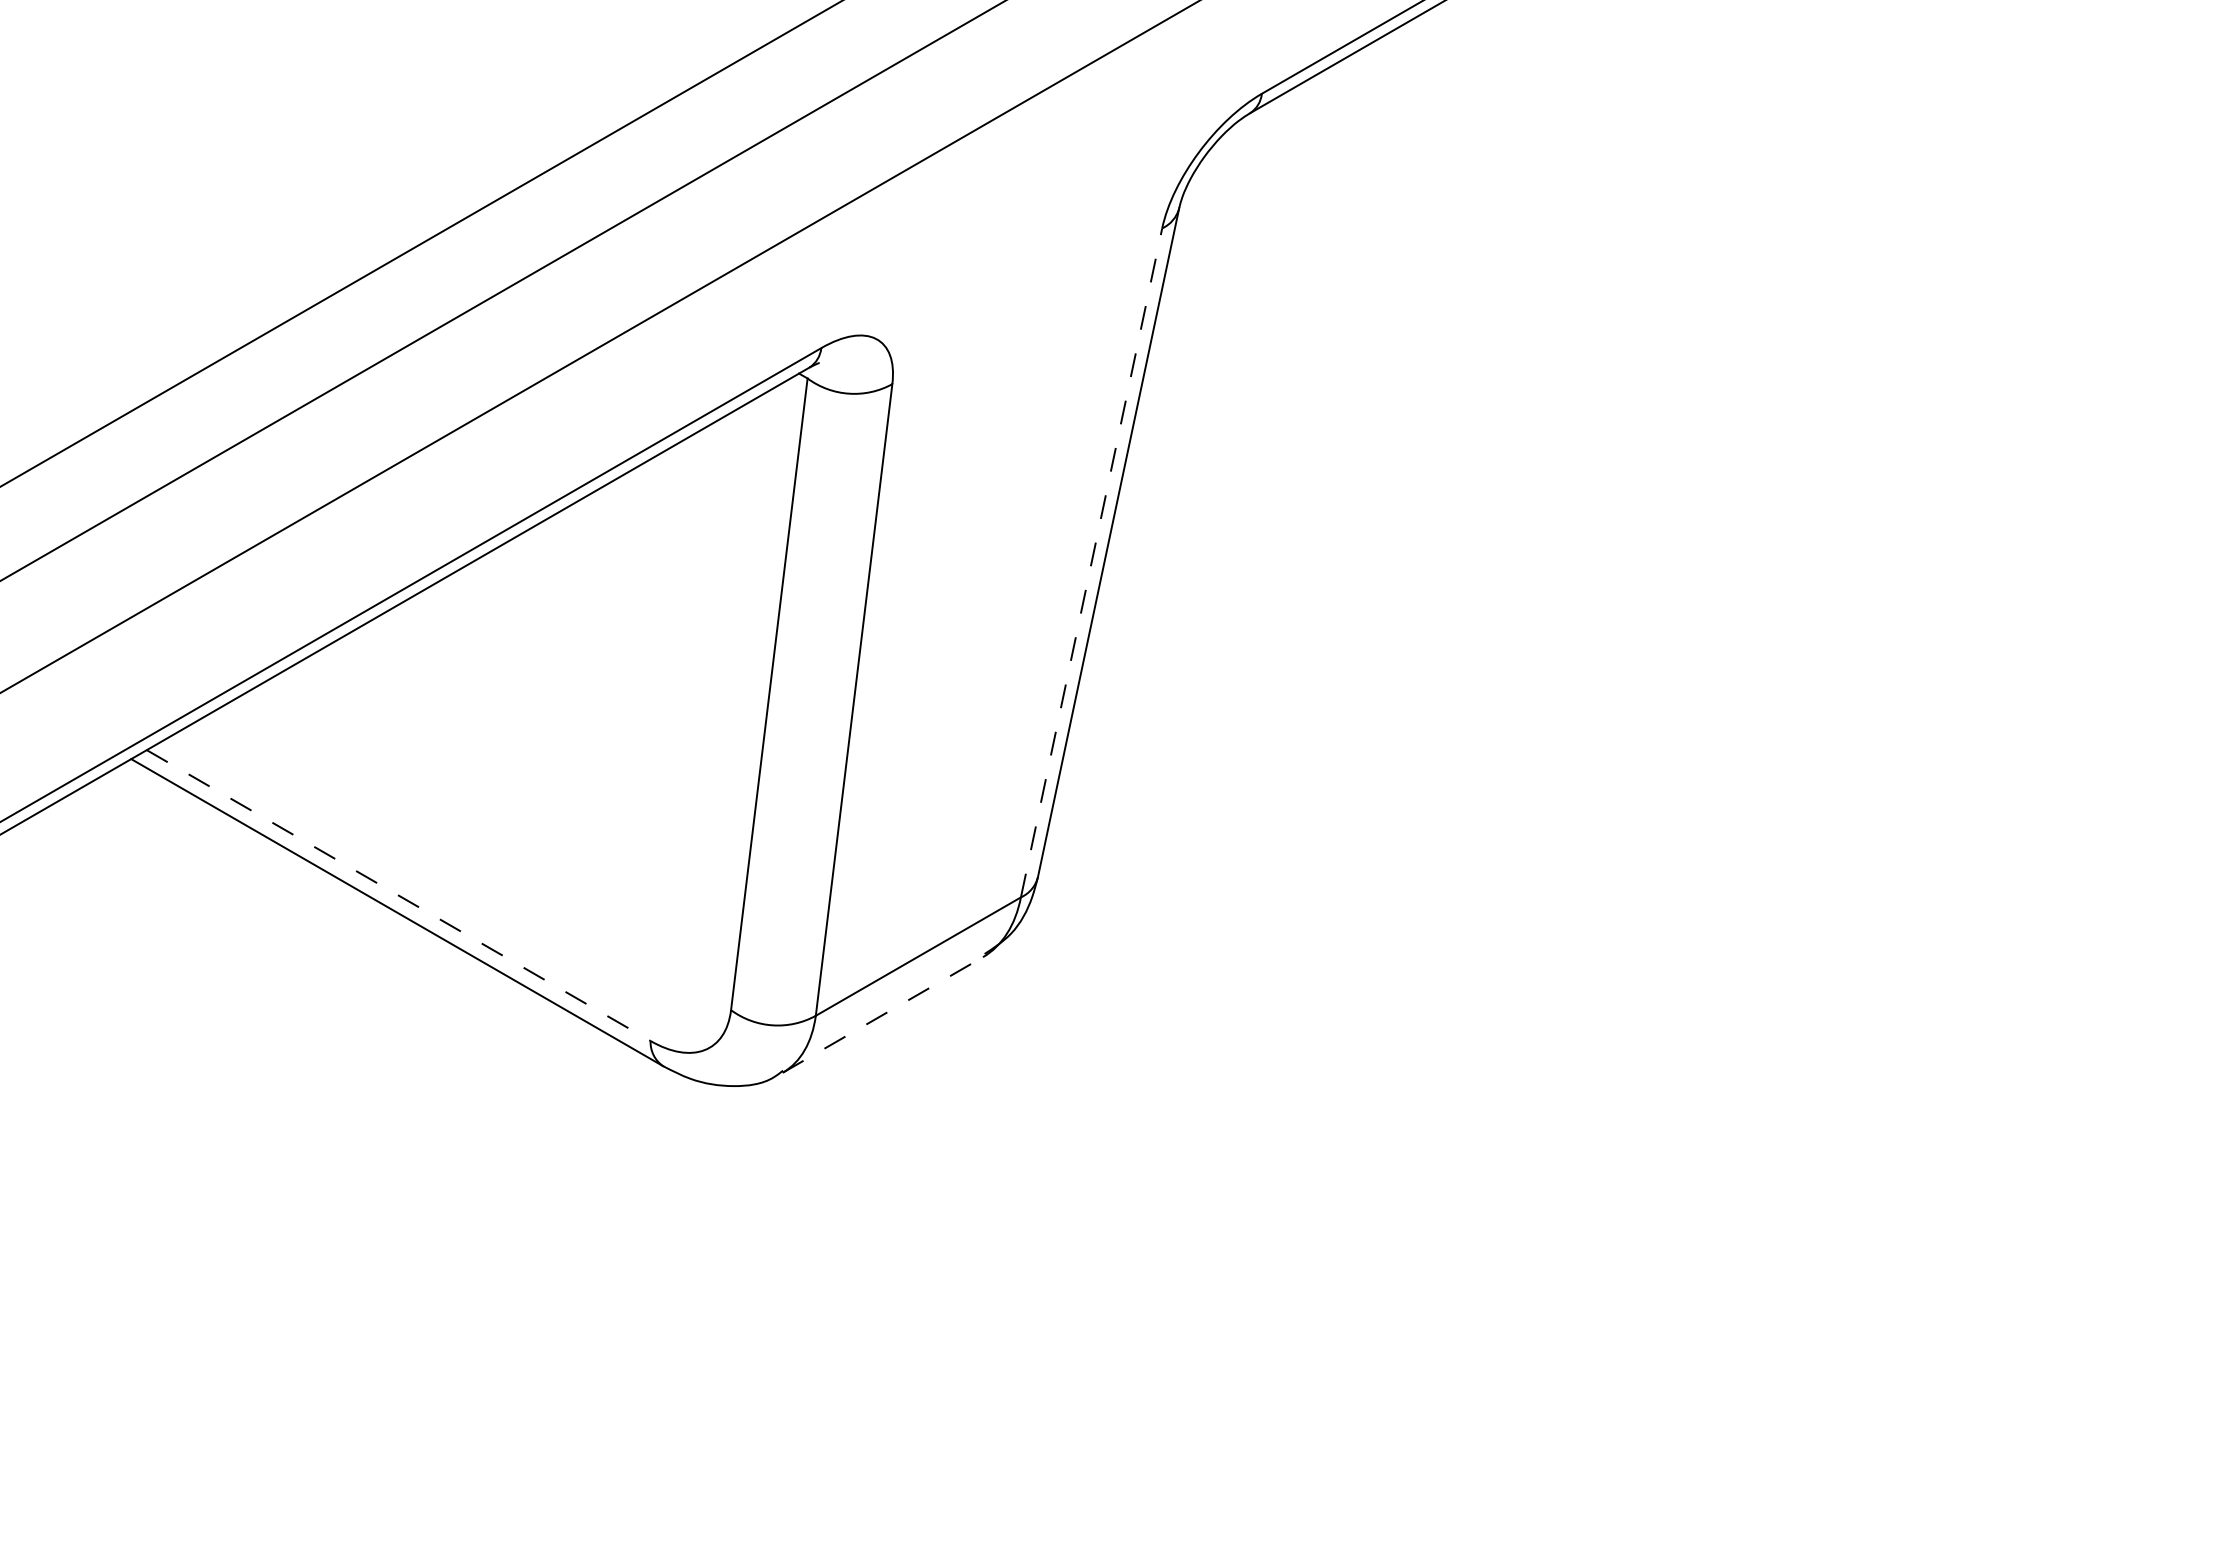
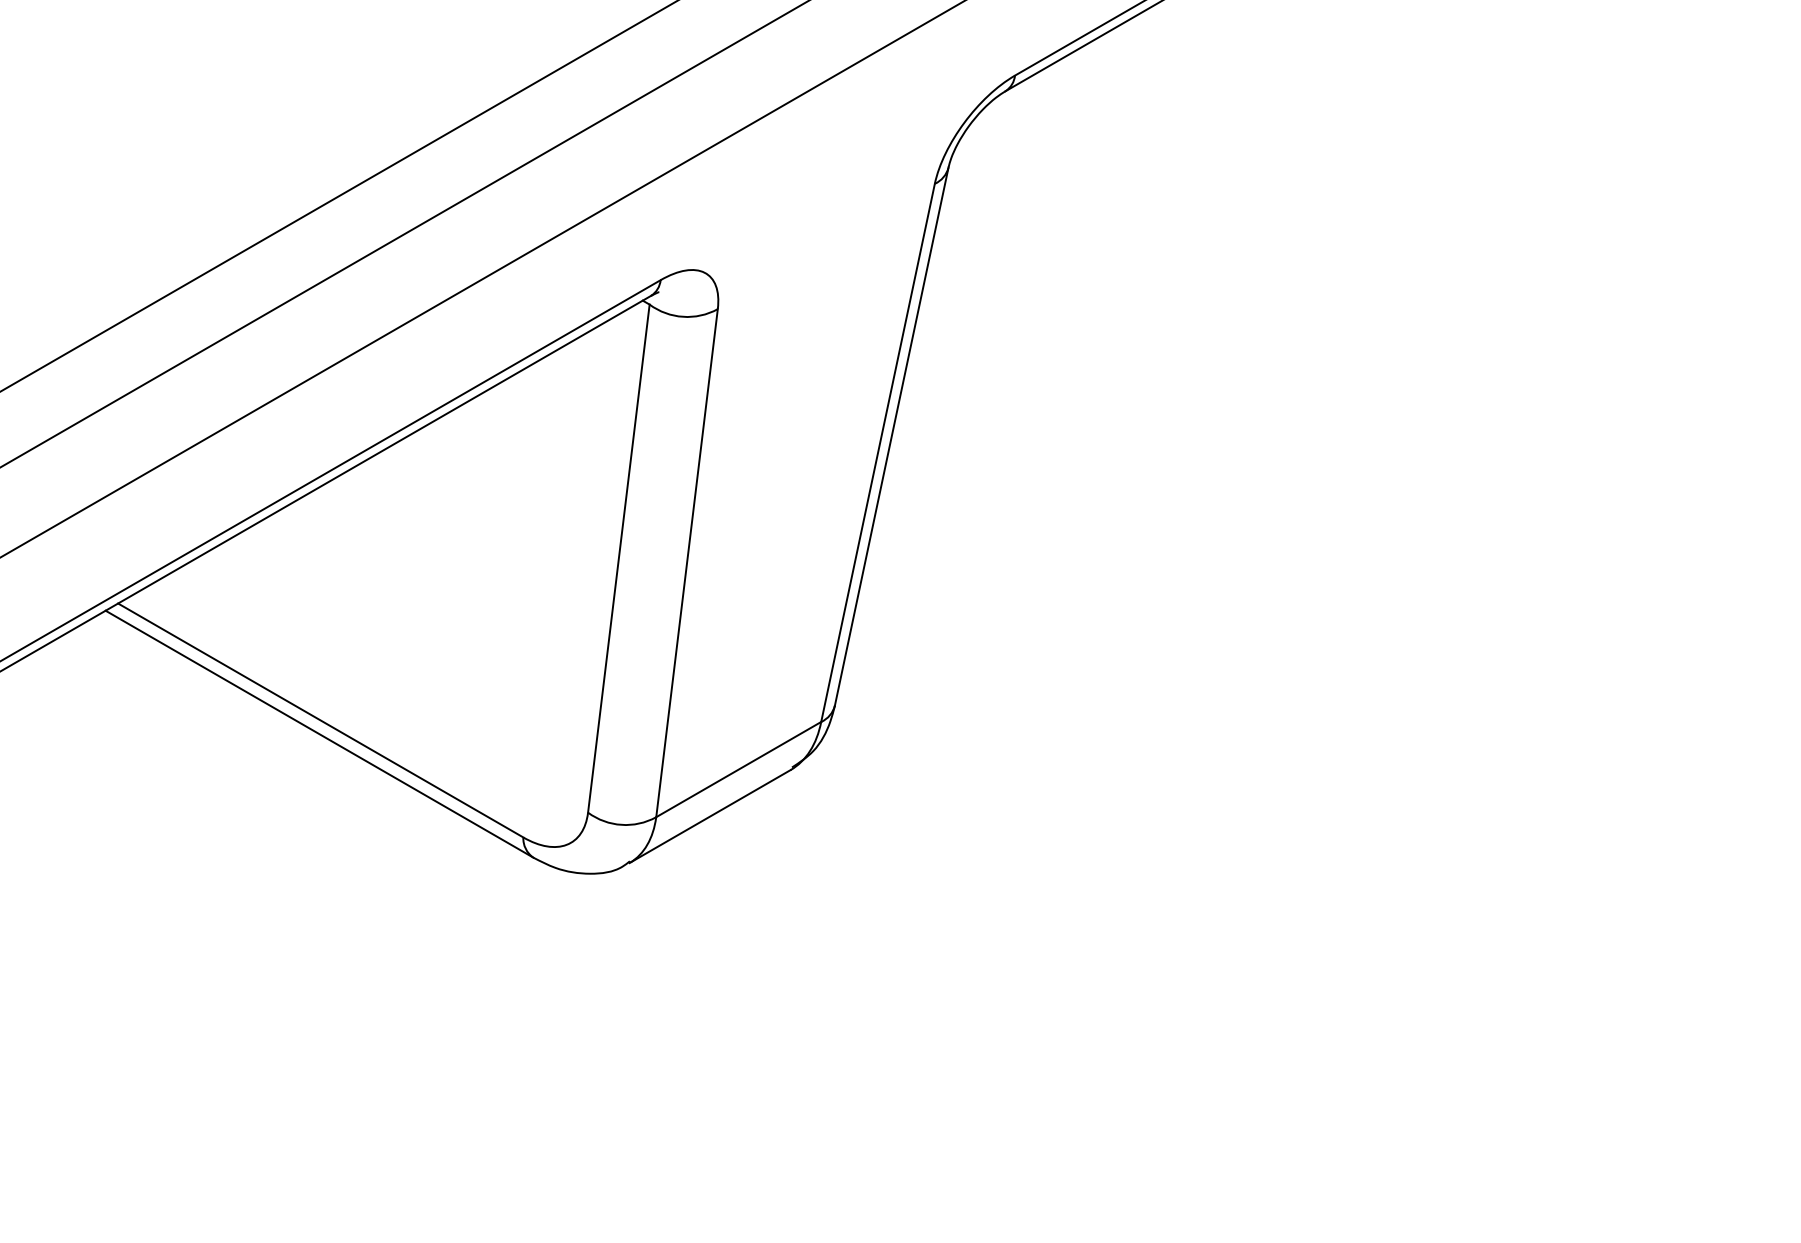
line: (1092, 562) -> (878, 452), dashed -> solid
line: (398, 895) -> (320, 720), dashed -> solid
line: (883, 1014) -> (710, 816), dashed -> solid

